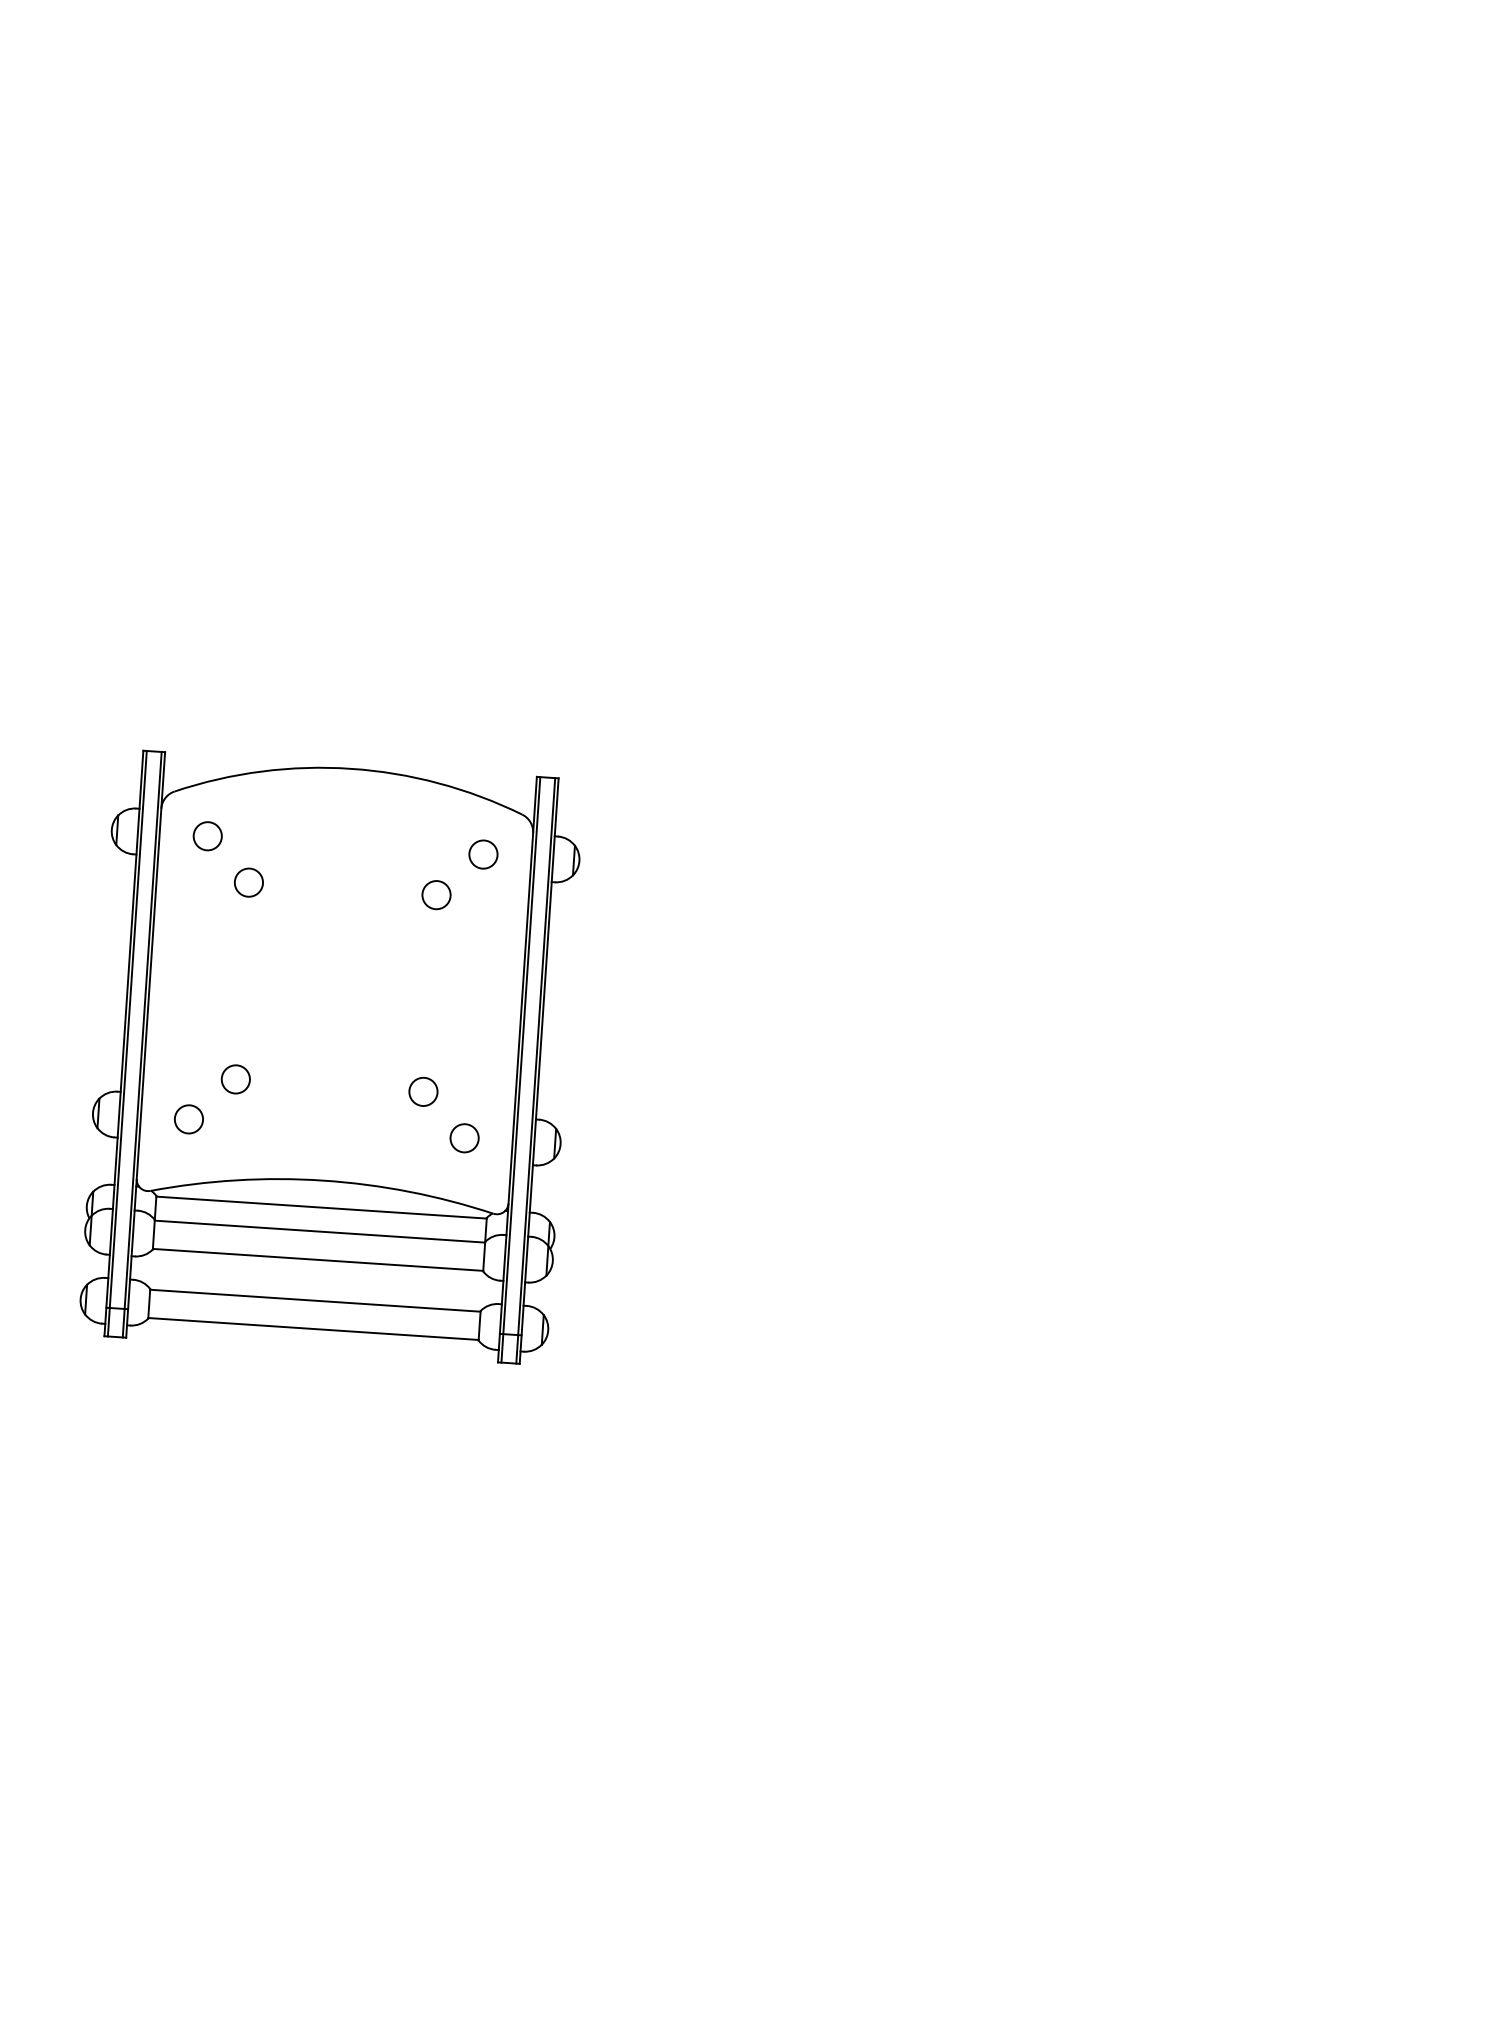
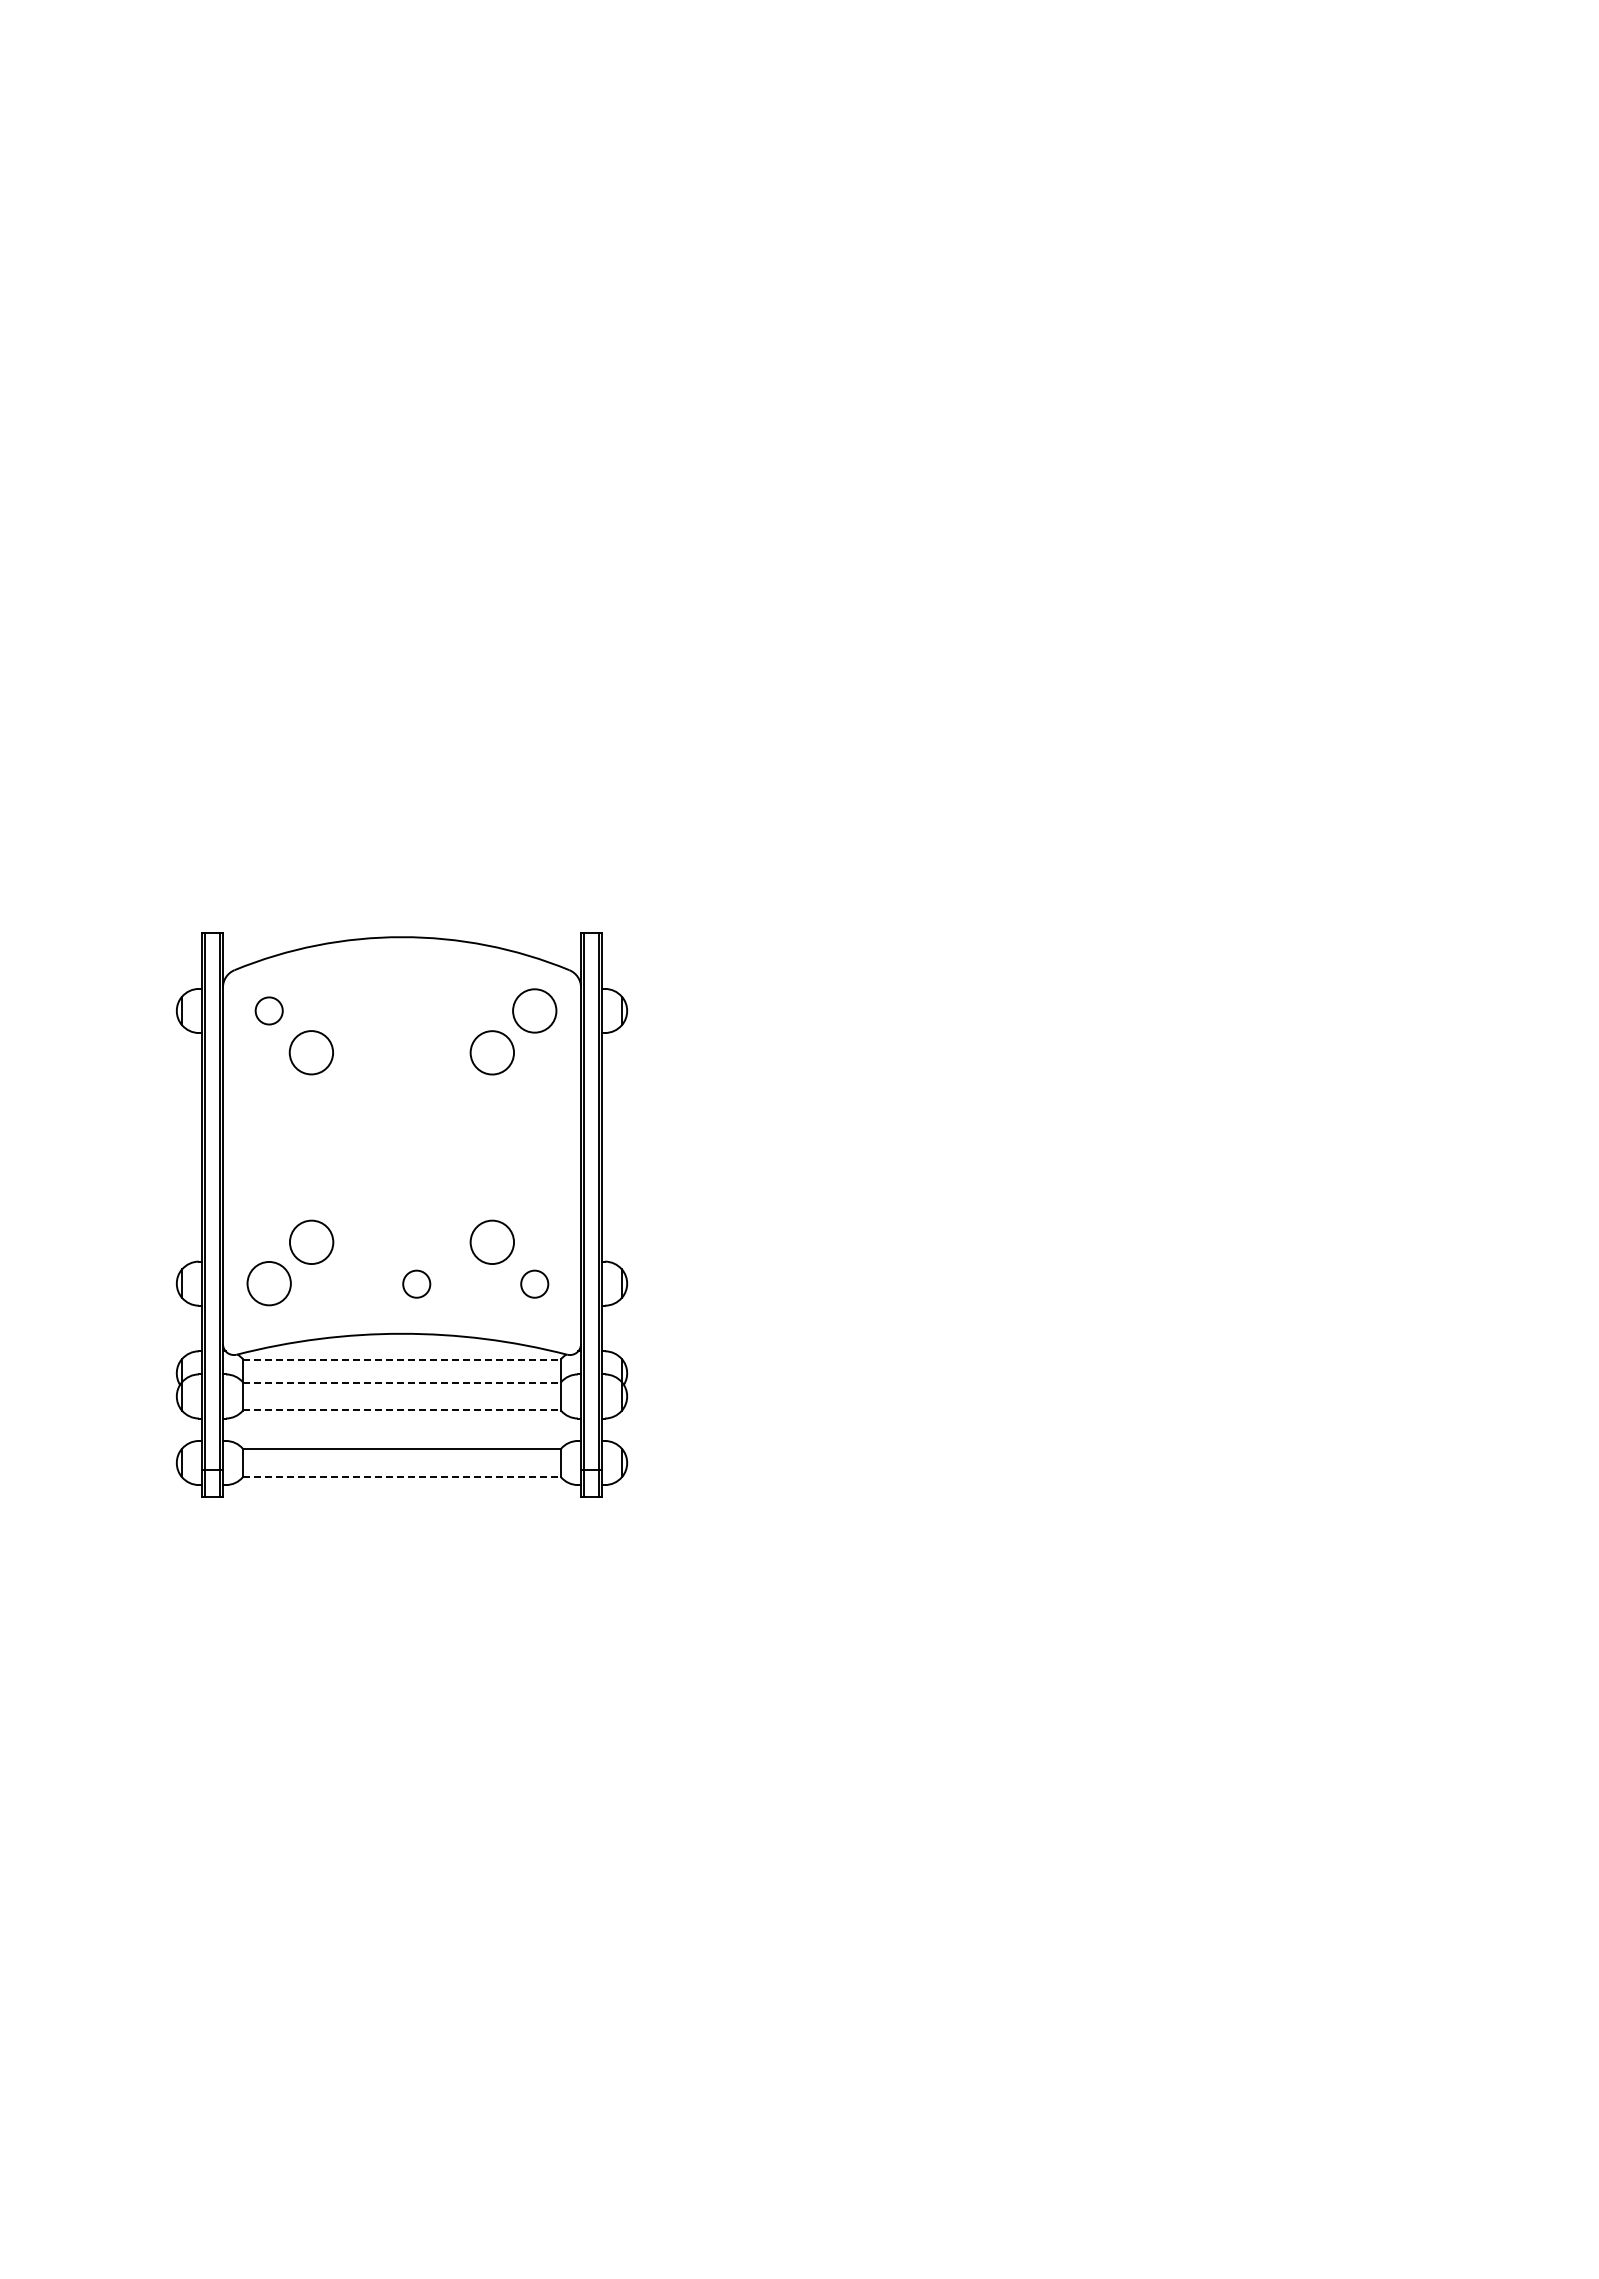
circle: (483, 854) -> (534, 1010), size x1.6
circle: (248, 882) -> (311, 1052), size x1.6
circle: (435, 894) -> (491, 1052), size x1.6
circle: (235, 1078) -> (311, 1241), size x1.6
circle: (422, 1090) -> (491, 1241), size x1.6
circle: (188, 1119) -> (268, 1283), size x1.6
circle: (341, 1129) -> (416, 1283), added
line: (322, 1207) -> (402, 1359), solid -> dashed
line: (320, 1231) -> (402, 1382), solid -> dashed
line: (318, 1260) -> (402, 1410), solid -> dashed
line: (314, 1328) -> (402, 1476), solid -> dashed

